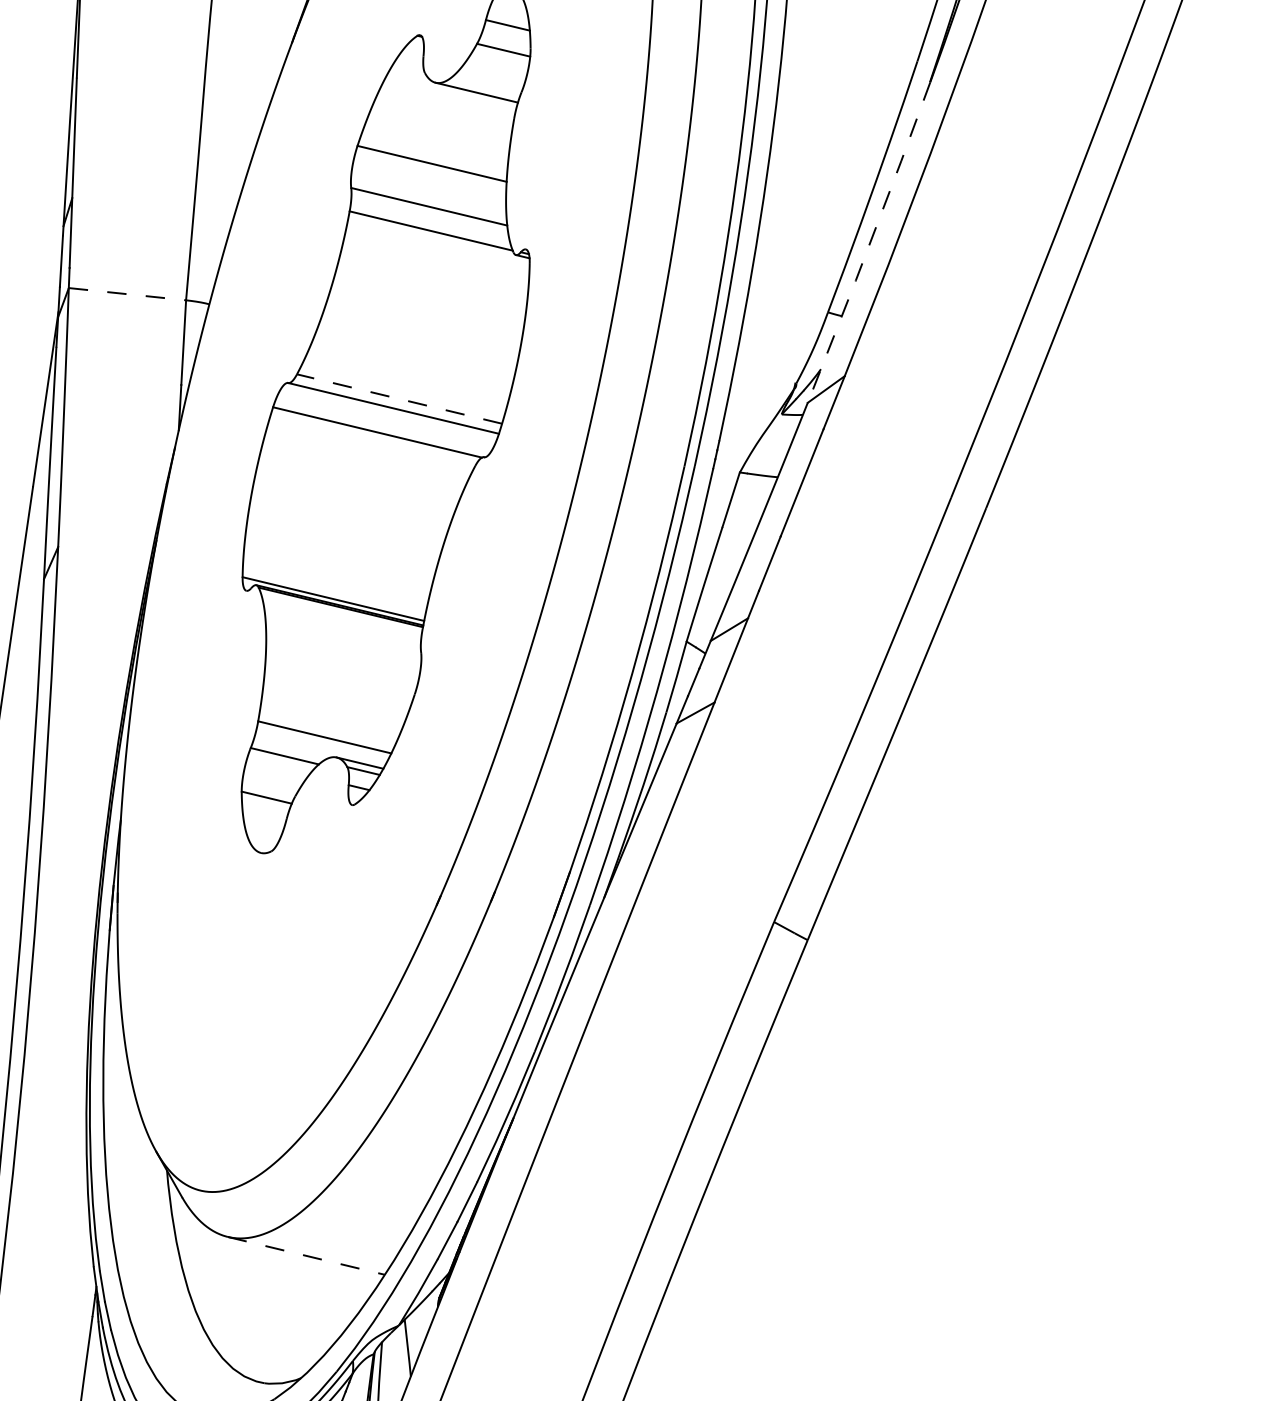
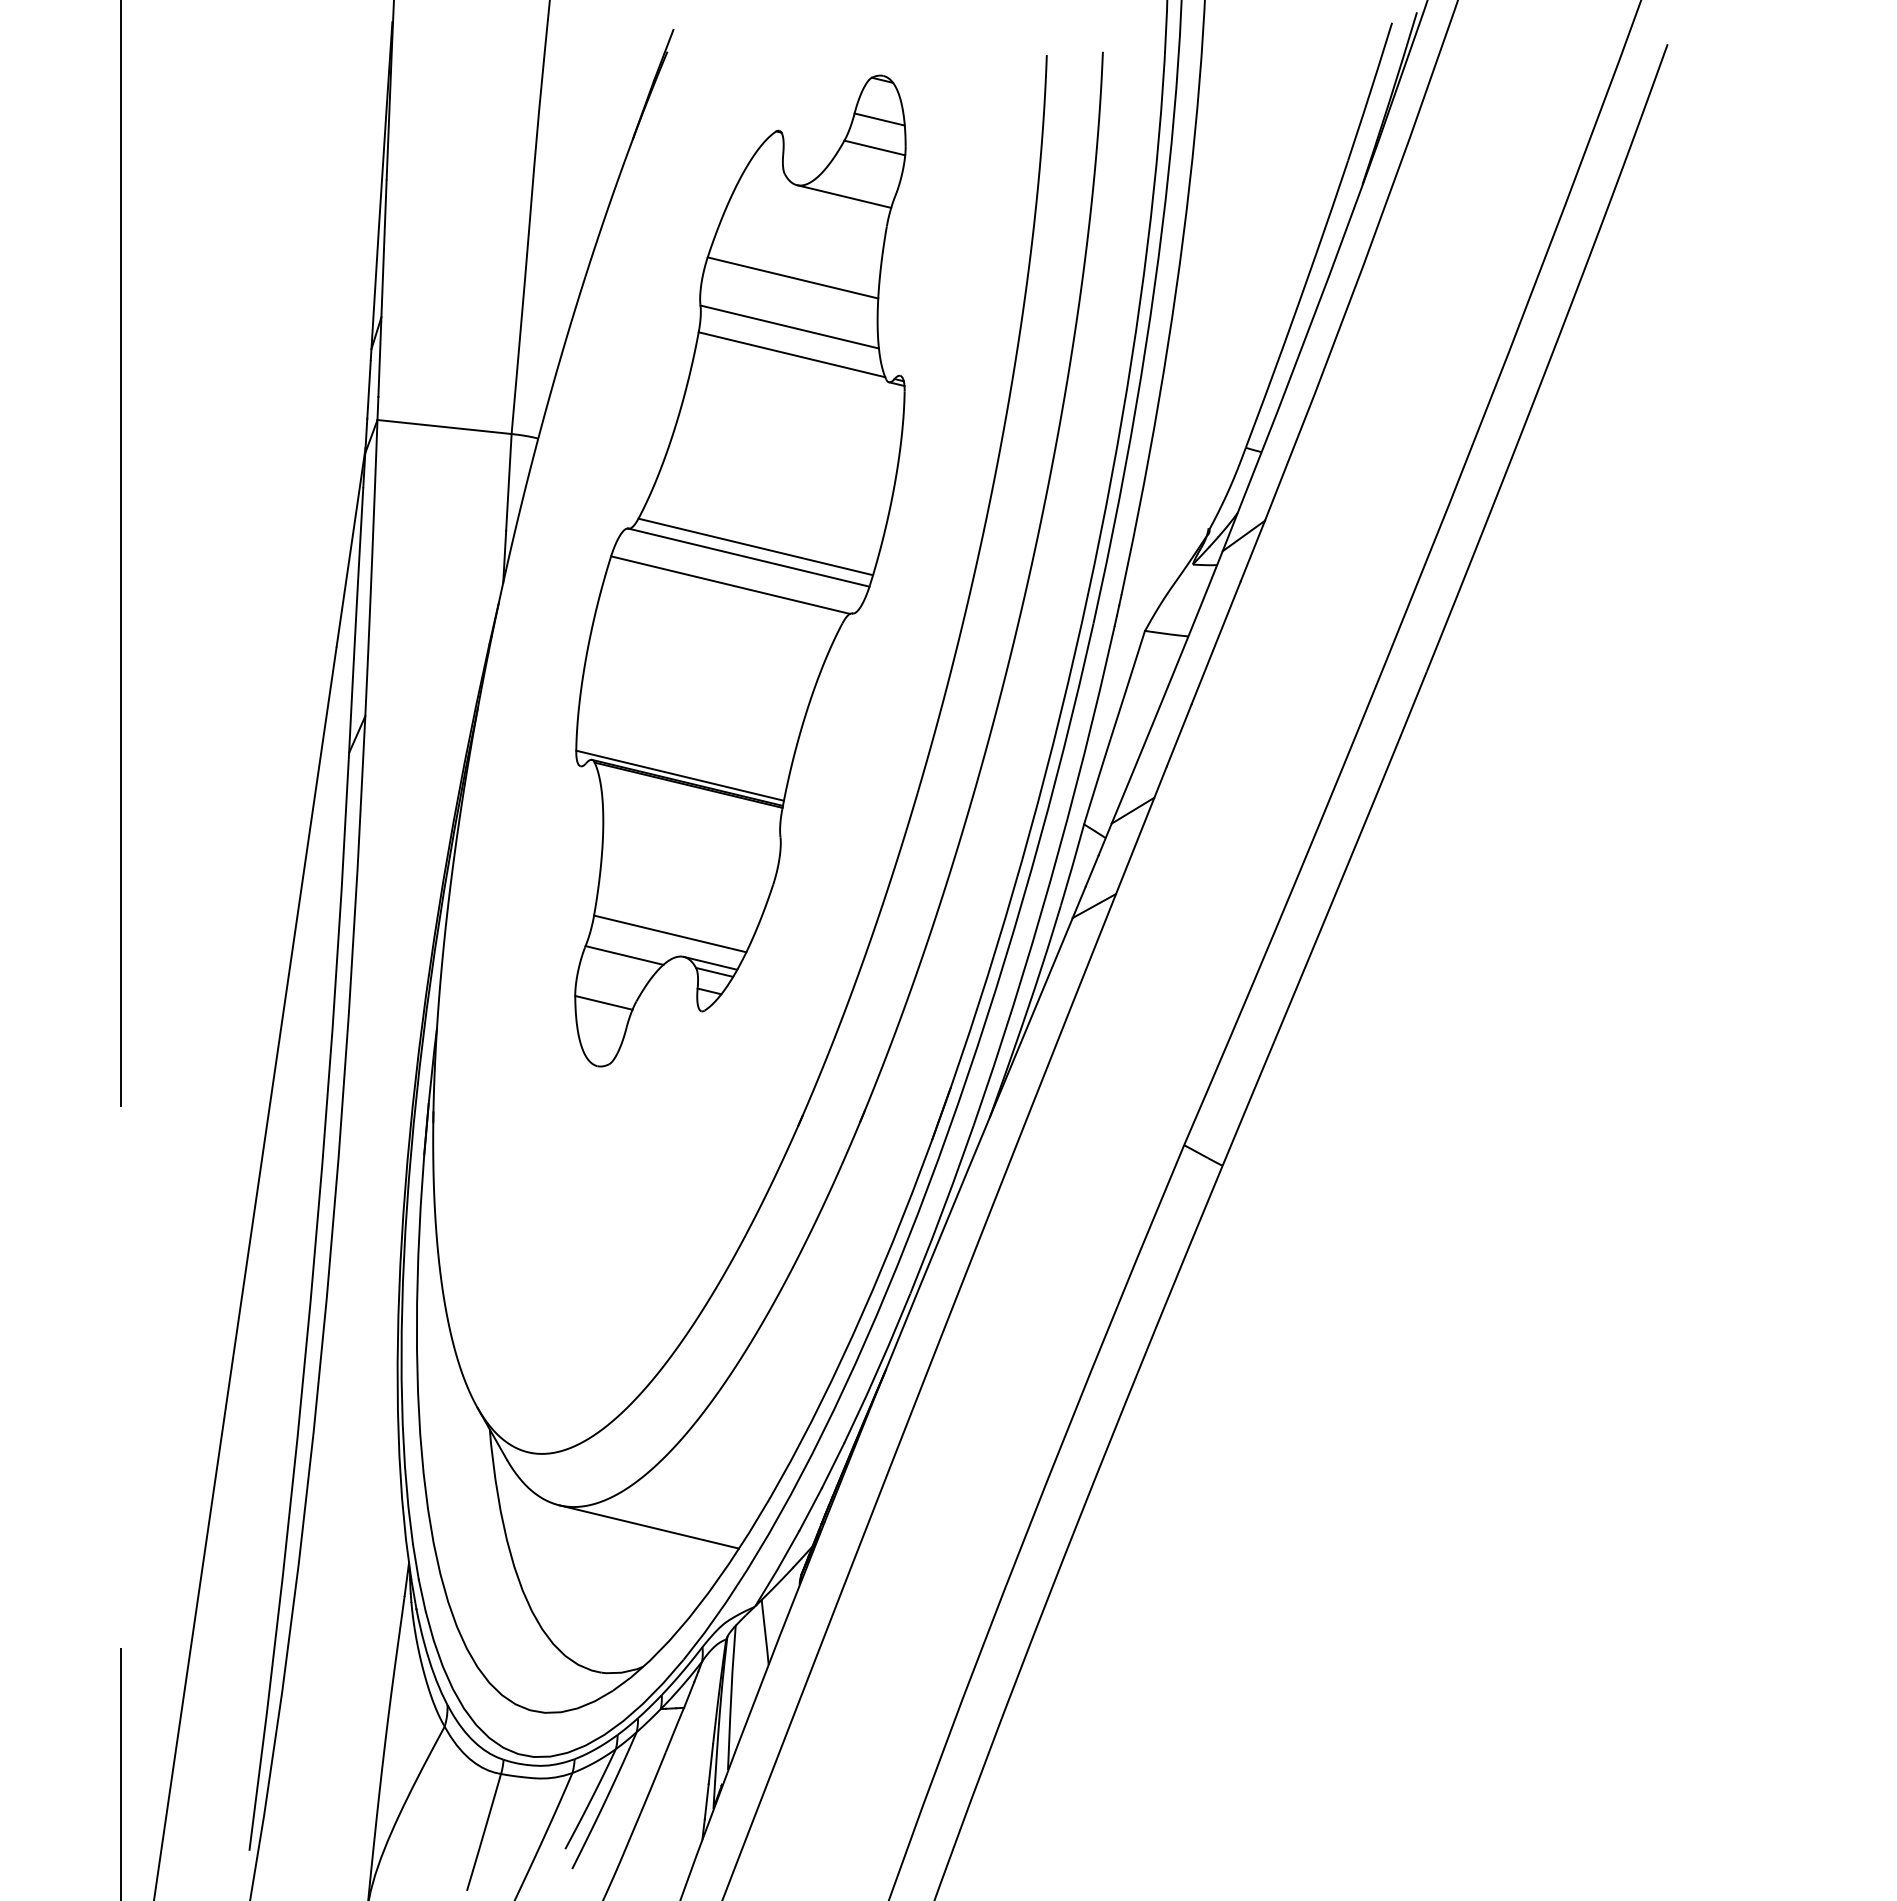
line: (869, 243) -> (1293, 368), dashed -> solid
line: (128, 294) -> (445, 427), dashed -> solid
line: (399, 398) -> (755, 546), dashed -> solid
line: (306, 1256) -> (649, 1527), dashed -> solid

